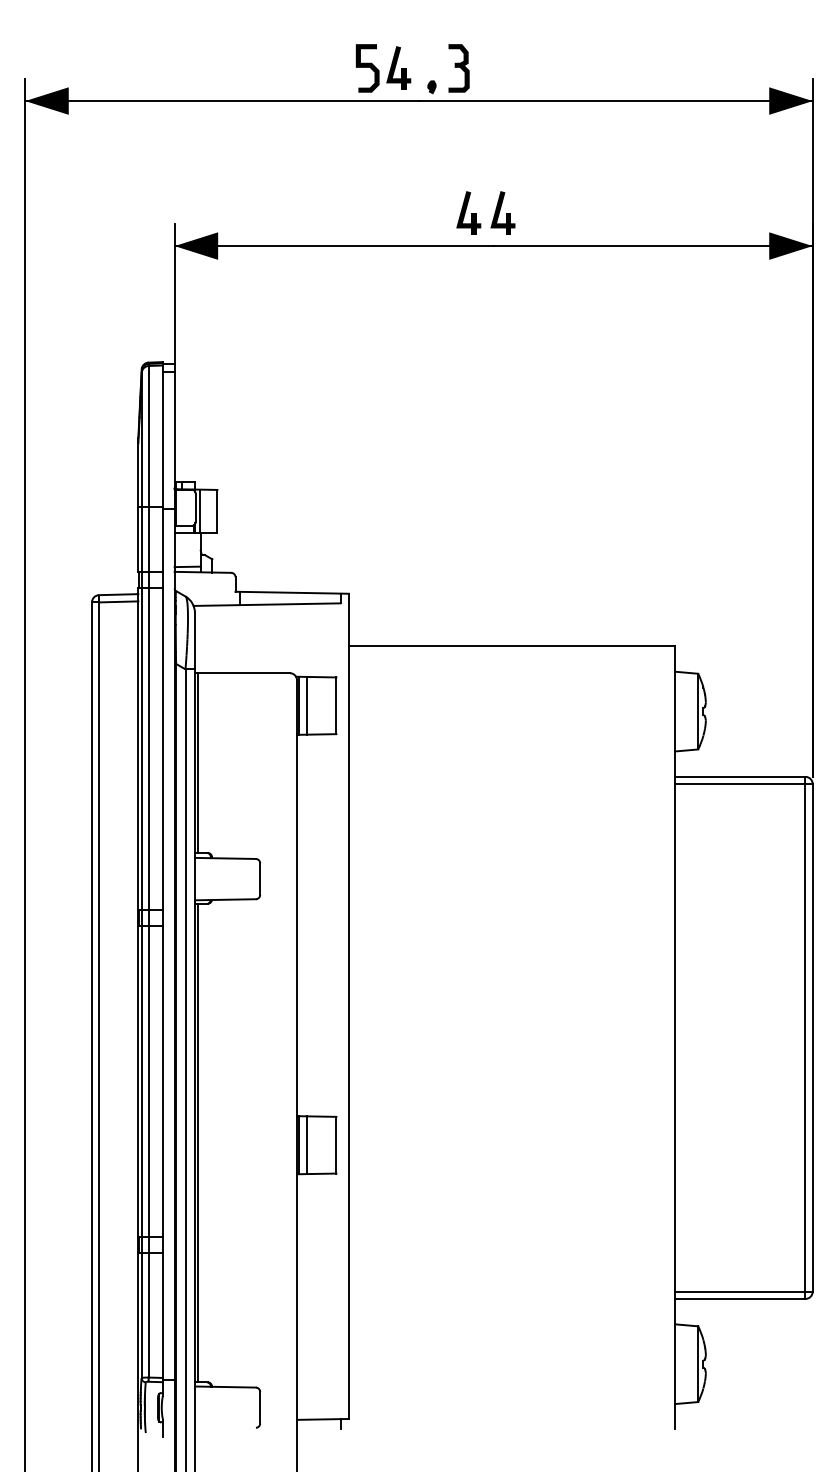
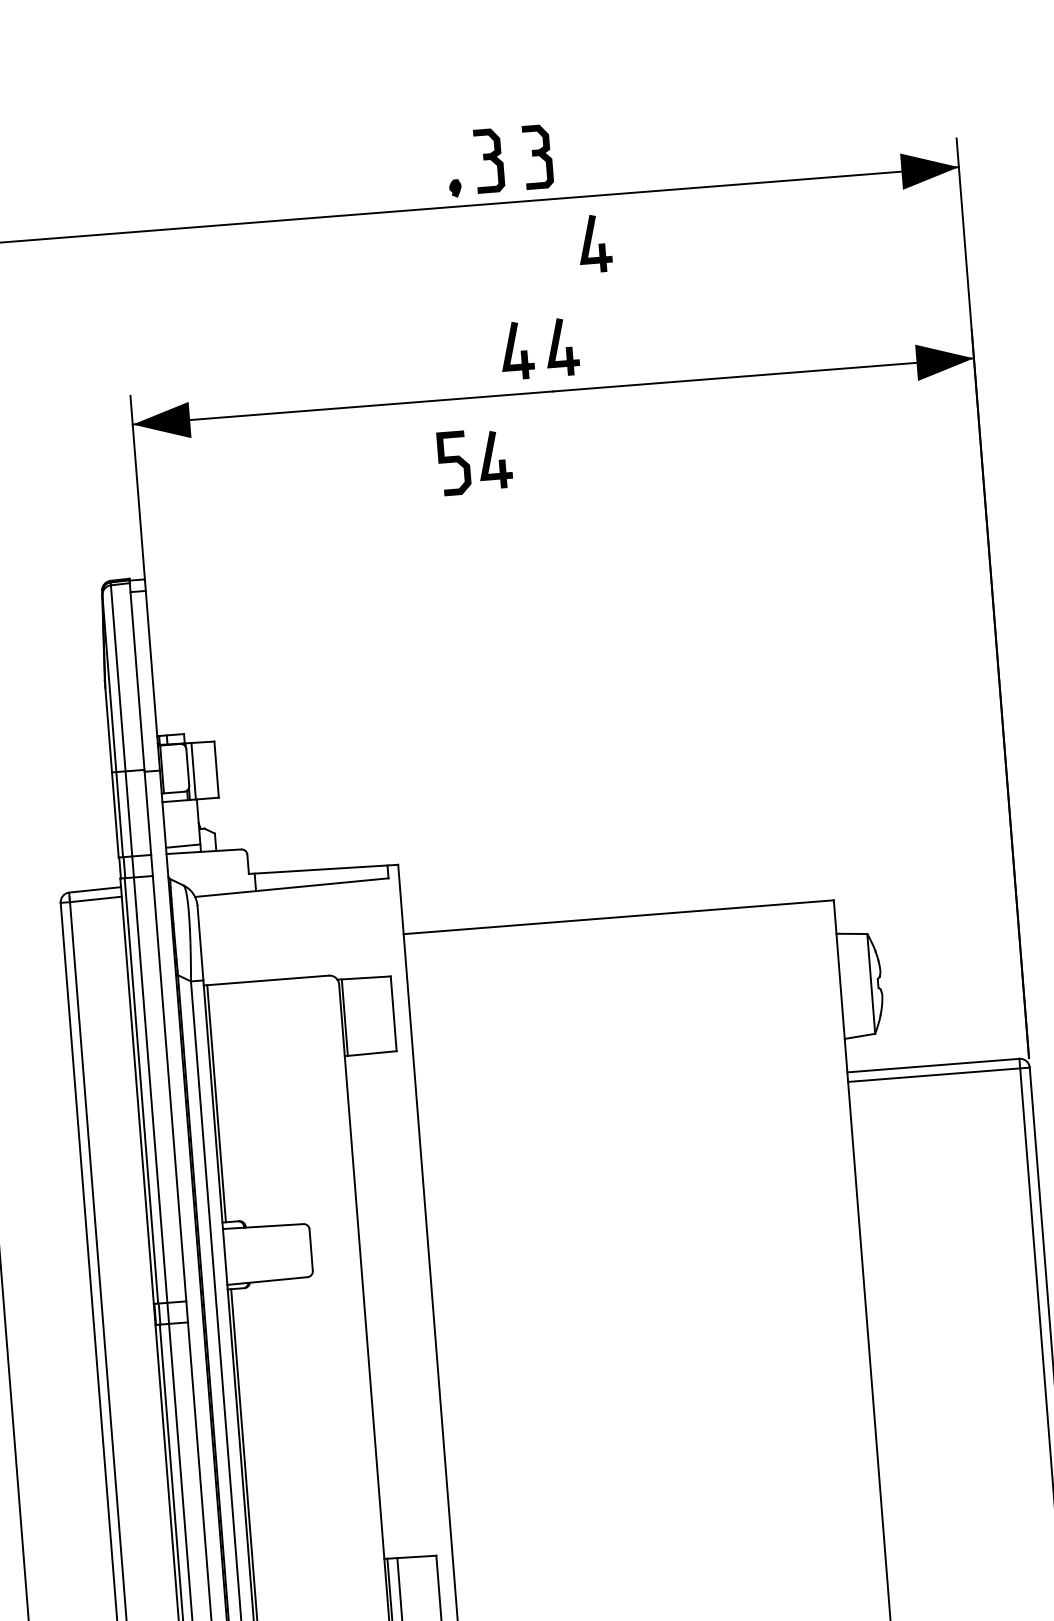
part: (383, 68) -> (475, 461), moved
part: (495, 68) -> (537, 157), added
part: (533, 136) -> (594, 242), added
line: (306, 705) -> (354, 1016), removed

